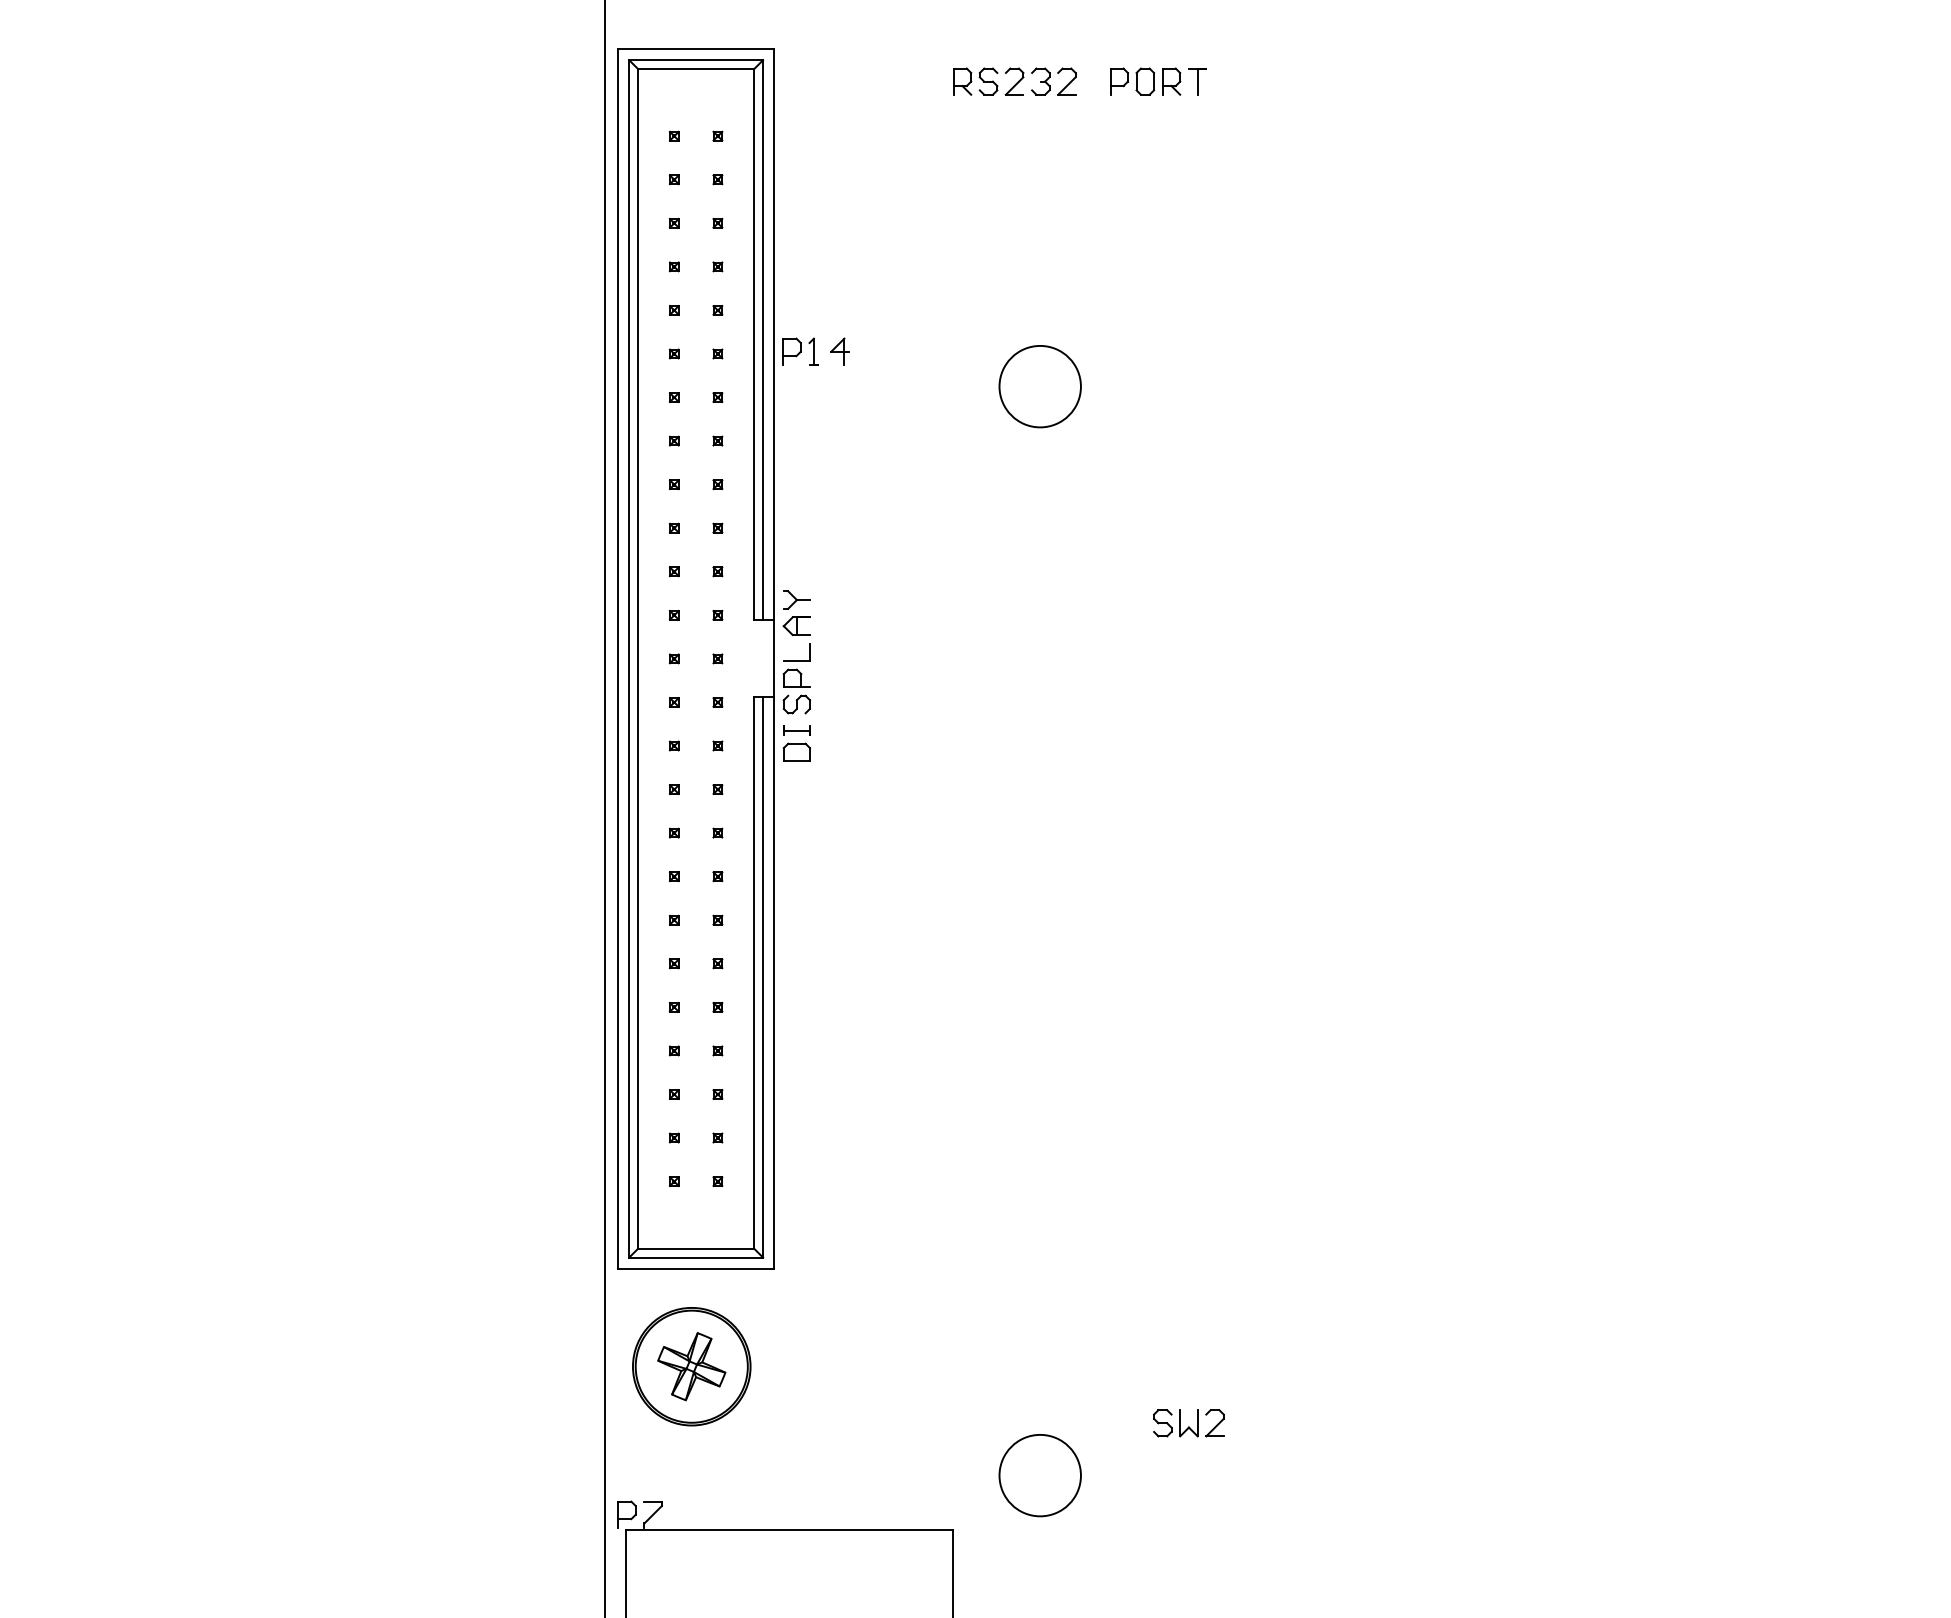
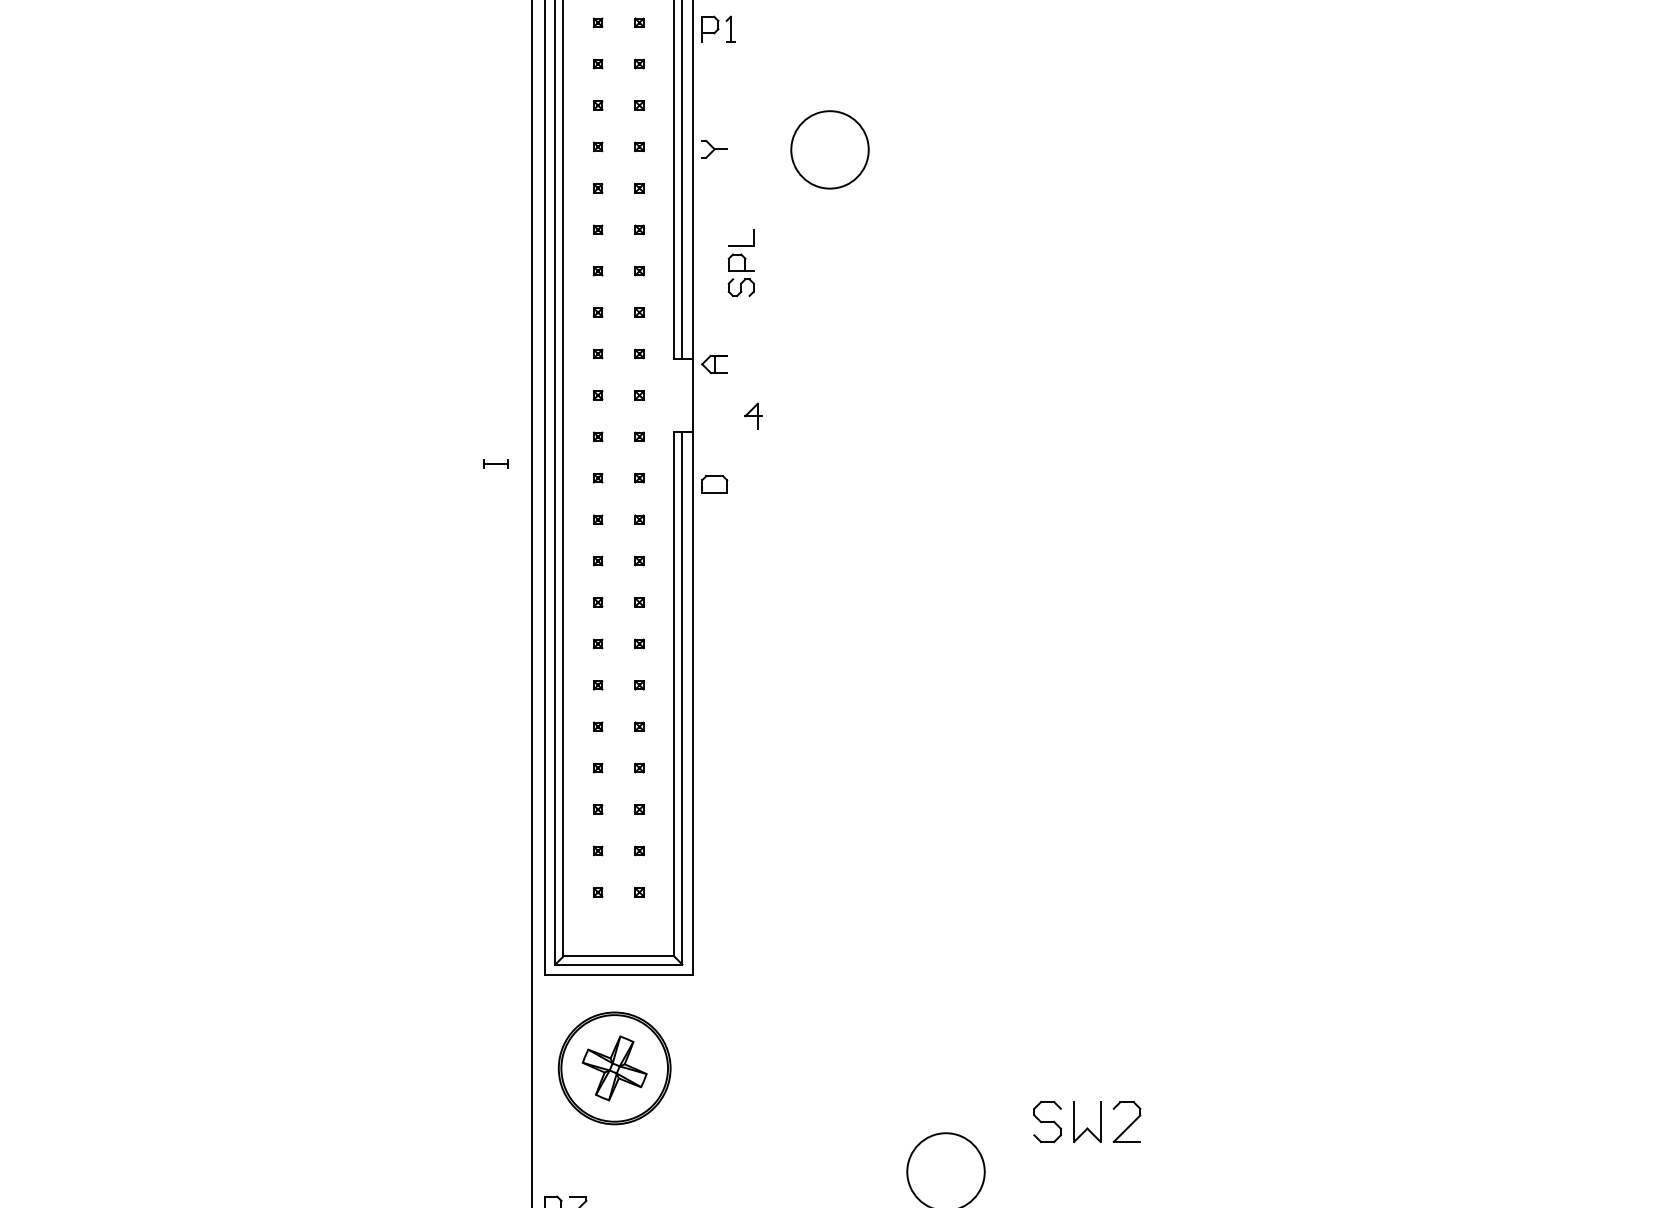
part: (800, 351) -> (718, 28), moved
part: (839, 351) -> (753, 415), moved
circle: (1039, 386) -> (829, 149), moved
part: (796, 599) -> (714, 148), moved
part: (796, 678) -> (740, 262), moved
part: (796, 730) -> (495, 463), moved
part: (1188, 1423) -> (1086, 1122), size x1.6

